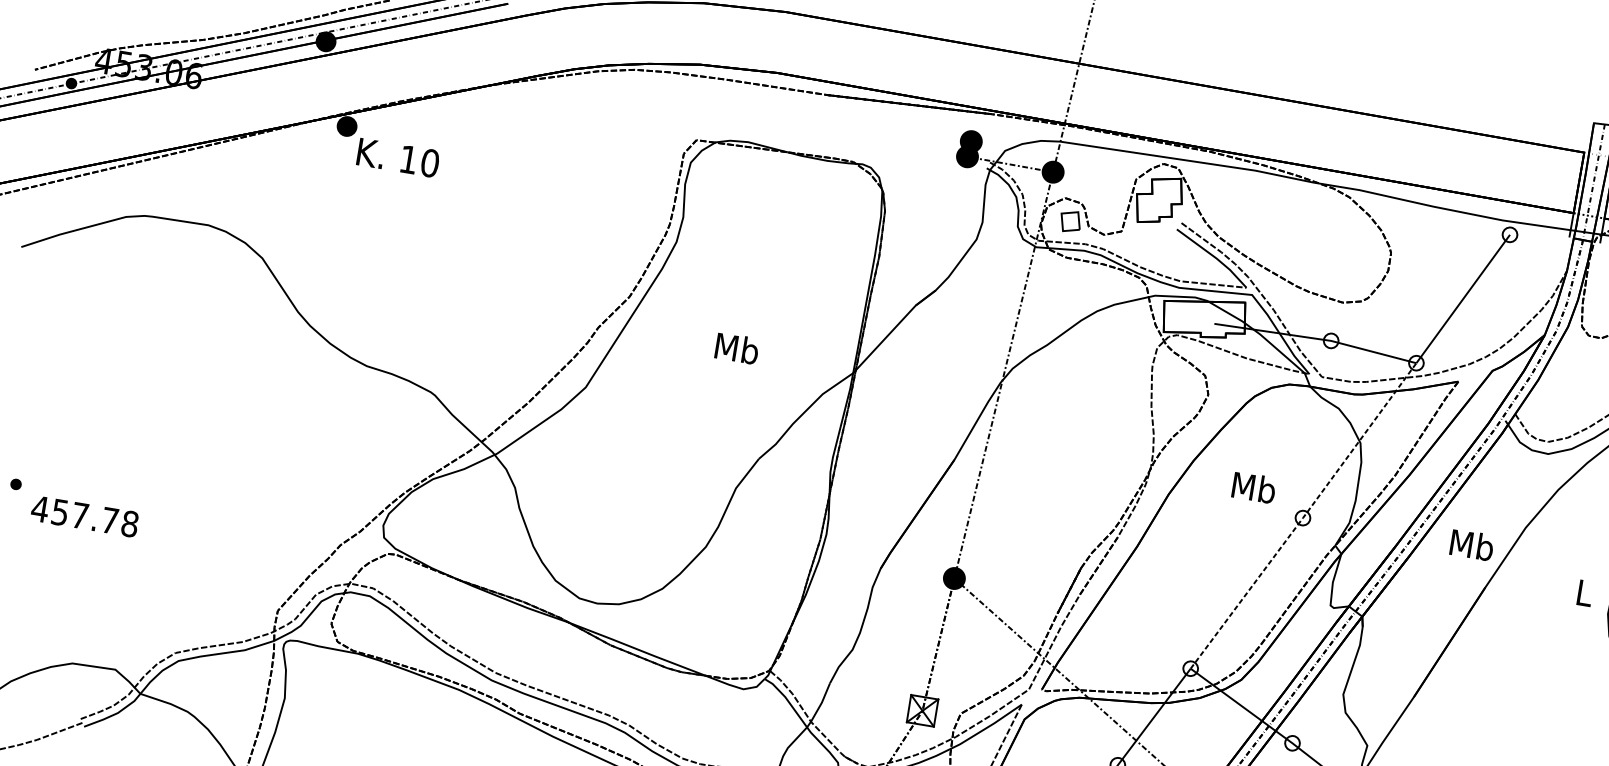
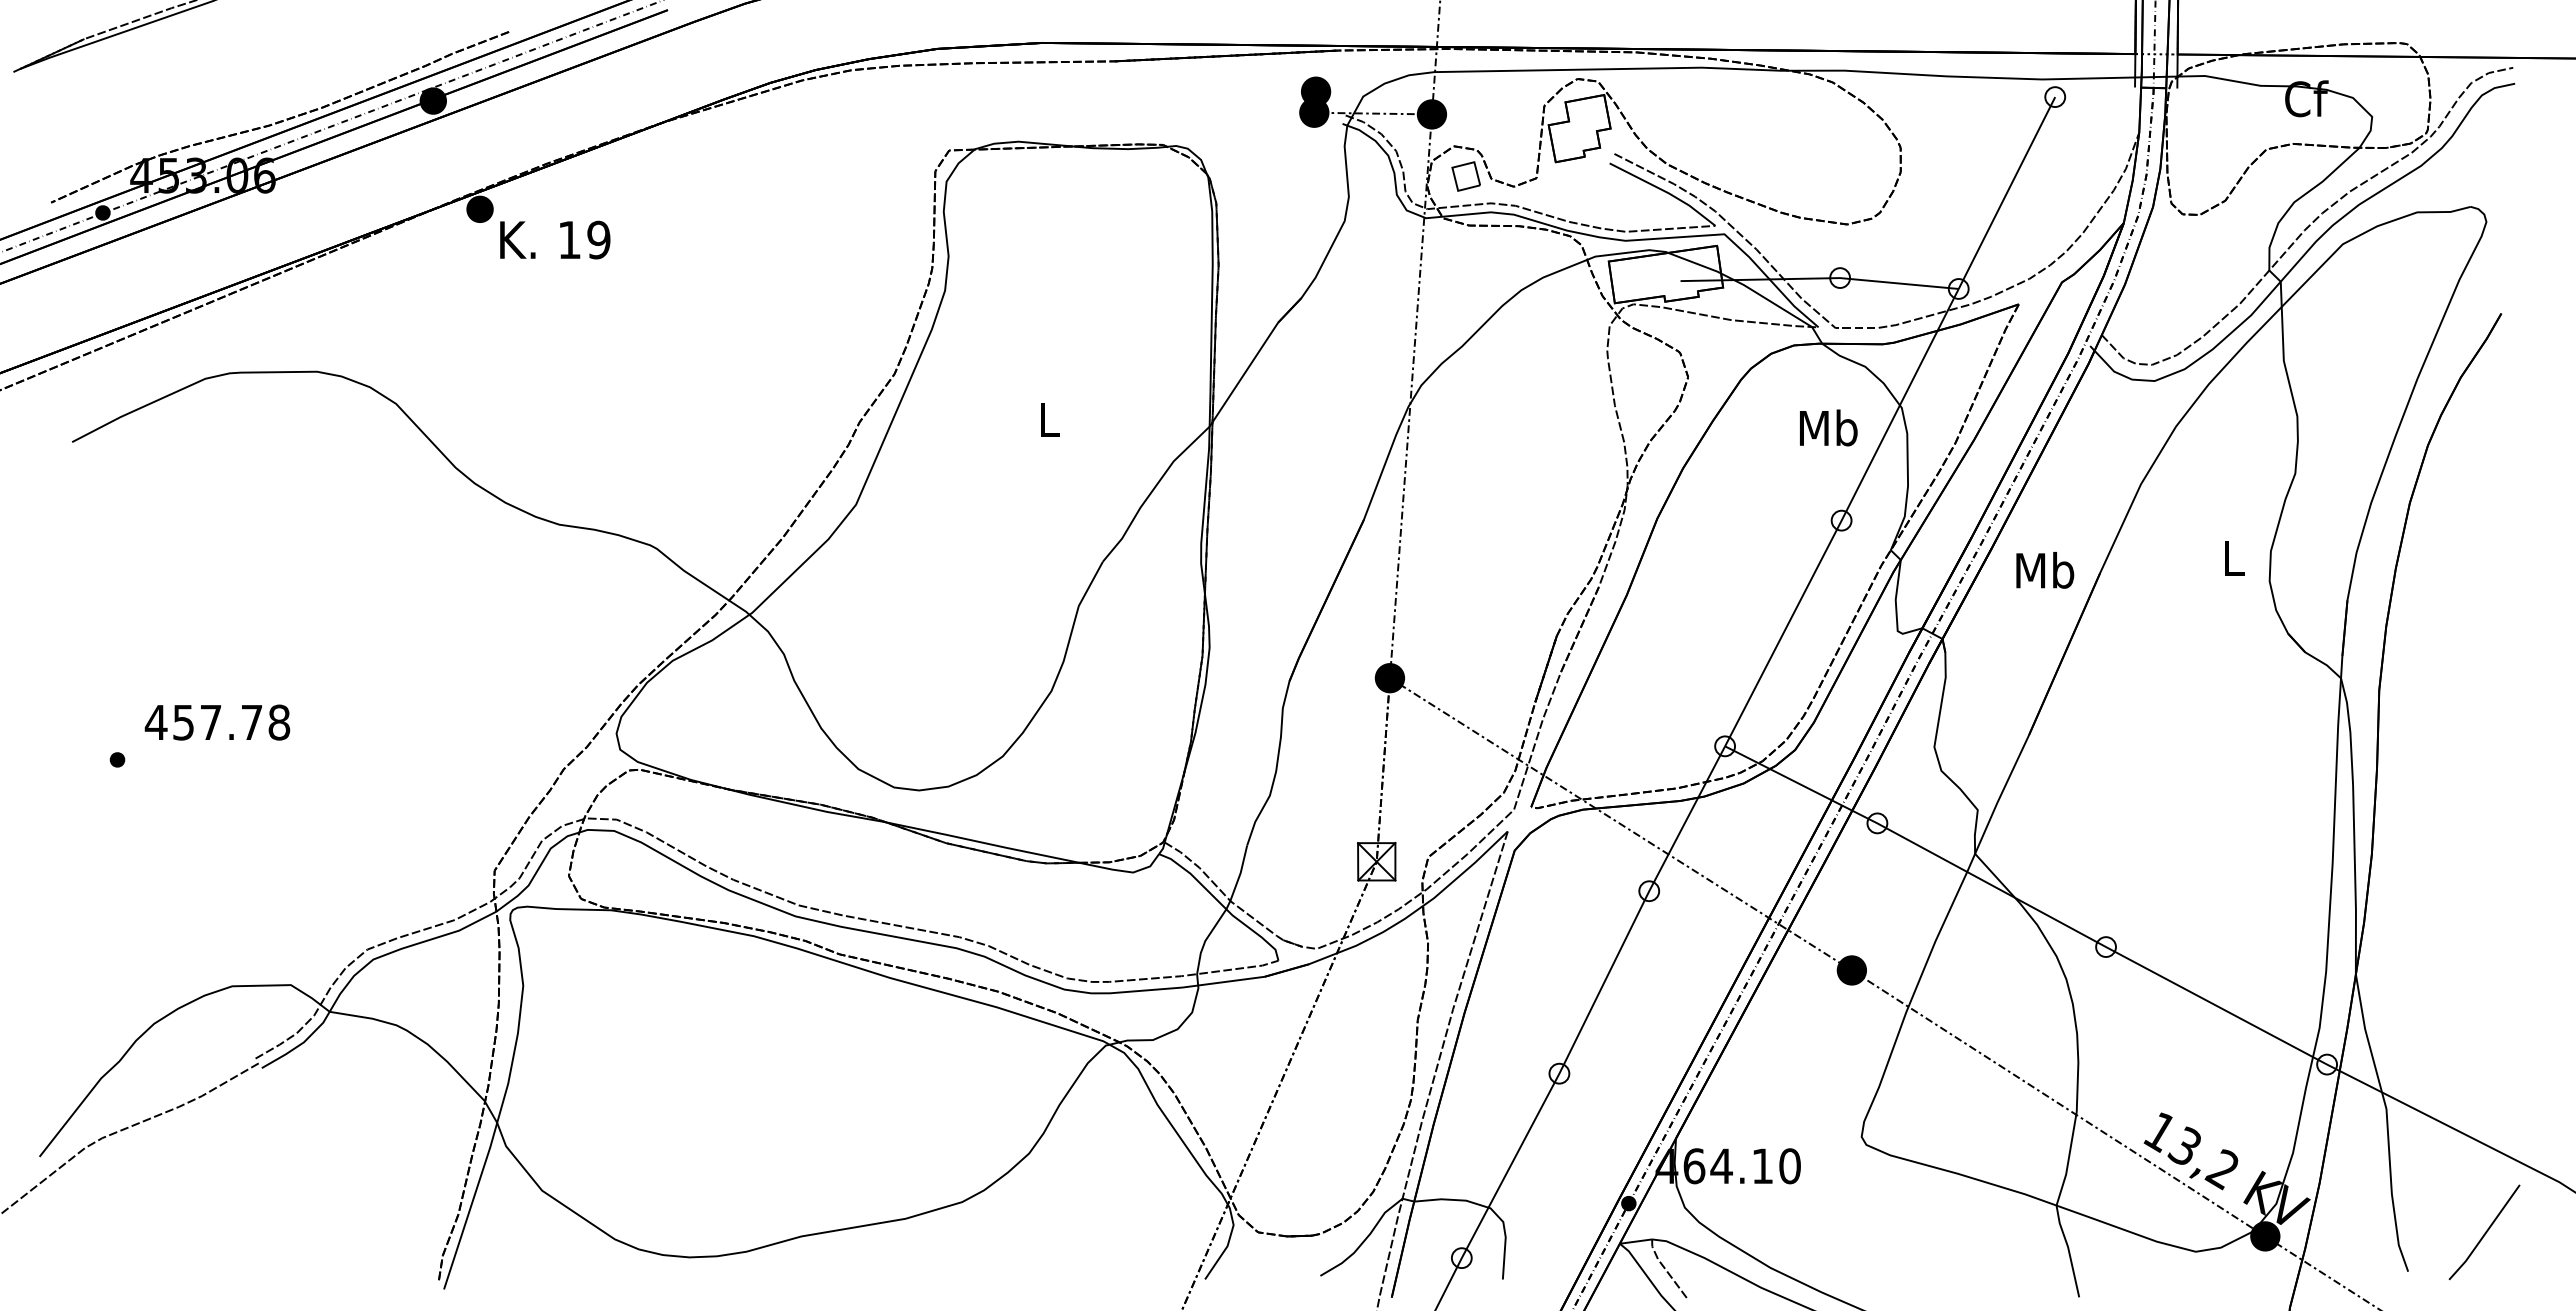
text: (429, 163) -> (598, 240), 10 -> 19
text: (737, 348) -> (1049, 419), Mb -> L
text: (1253, 487) -> (1828, 427), moved
line: (1304, 515) -> (1842, 517), dashed -> solid
text: (84, 516) -> (217, 722), moved
text: (1472, 545) -> (2045, 570), moved

